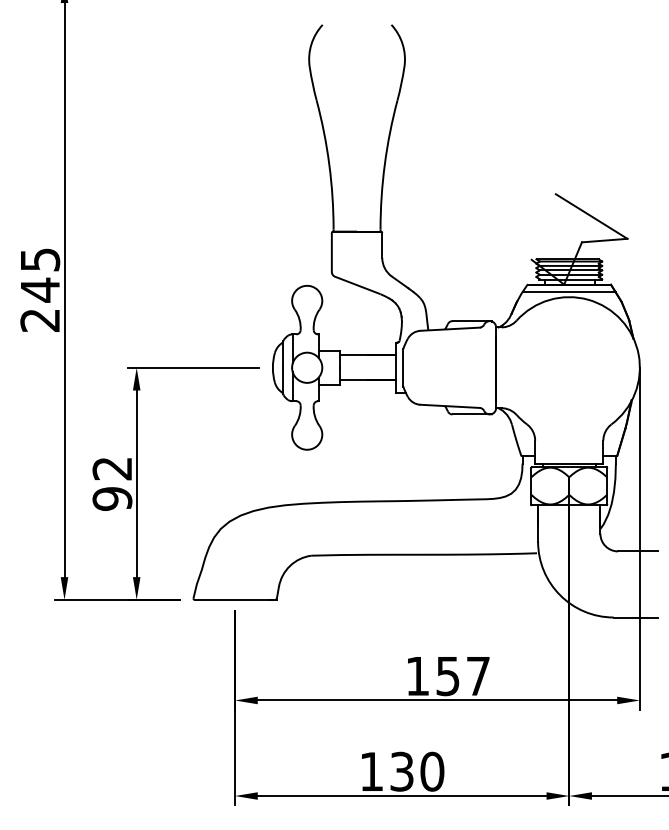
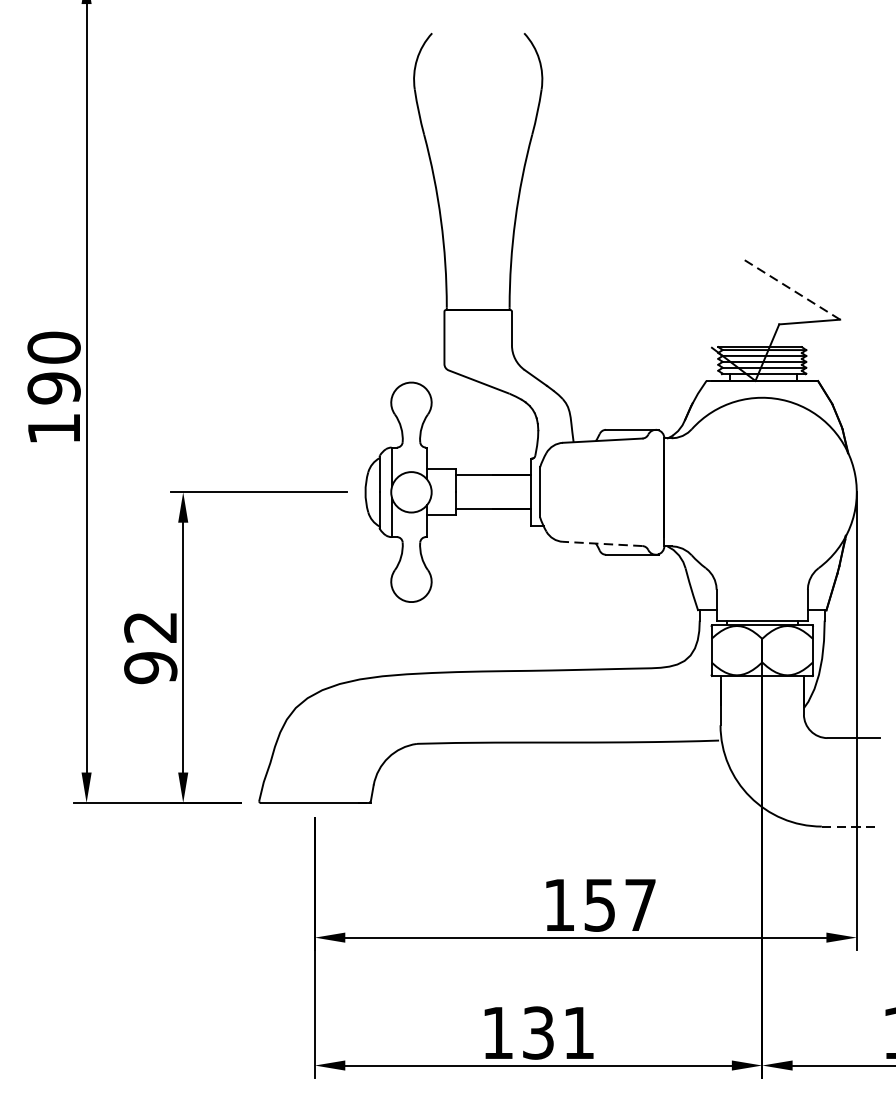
line: (591, 216) -> (792, 289), solid -> dashed
text: (40, 289) -> (54, 387), 245 -> 190
line: (568, 292) -> (761, 391), removed
line: (450, 406) -> (603, 544), solid -> dashed
line: (635, 617) -> (850, 826), solid -> dashed
text: (432, 771) -> (579, 1032), 130 -> 131

